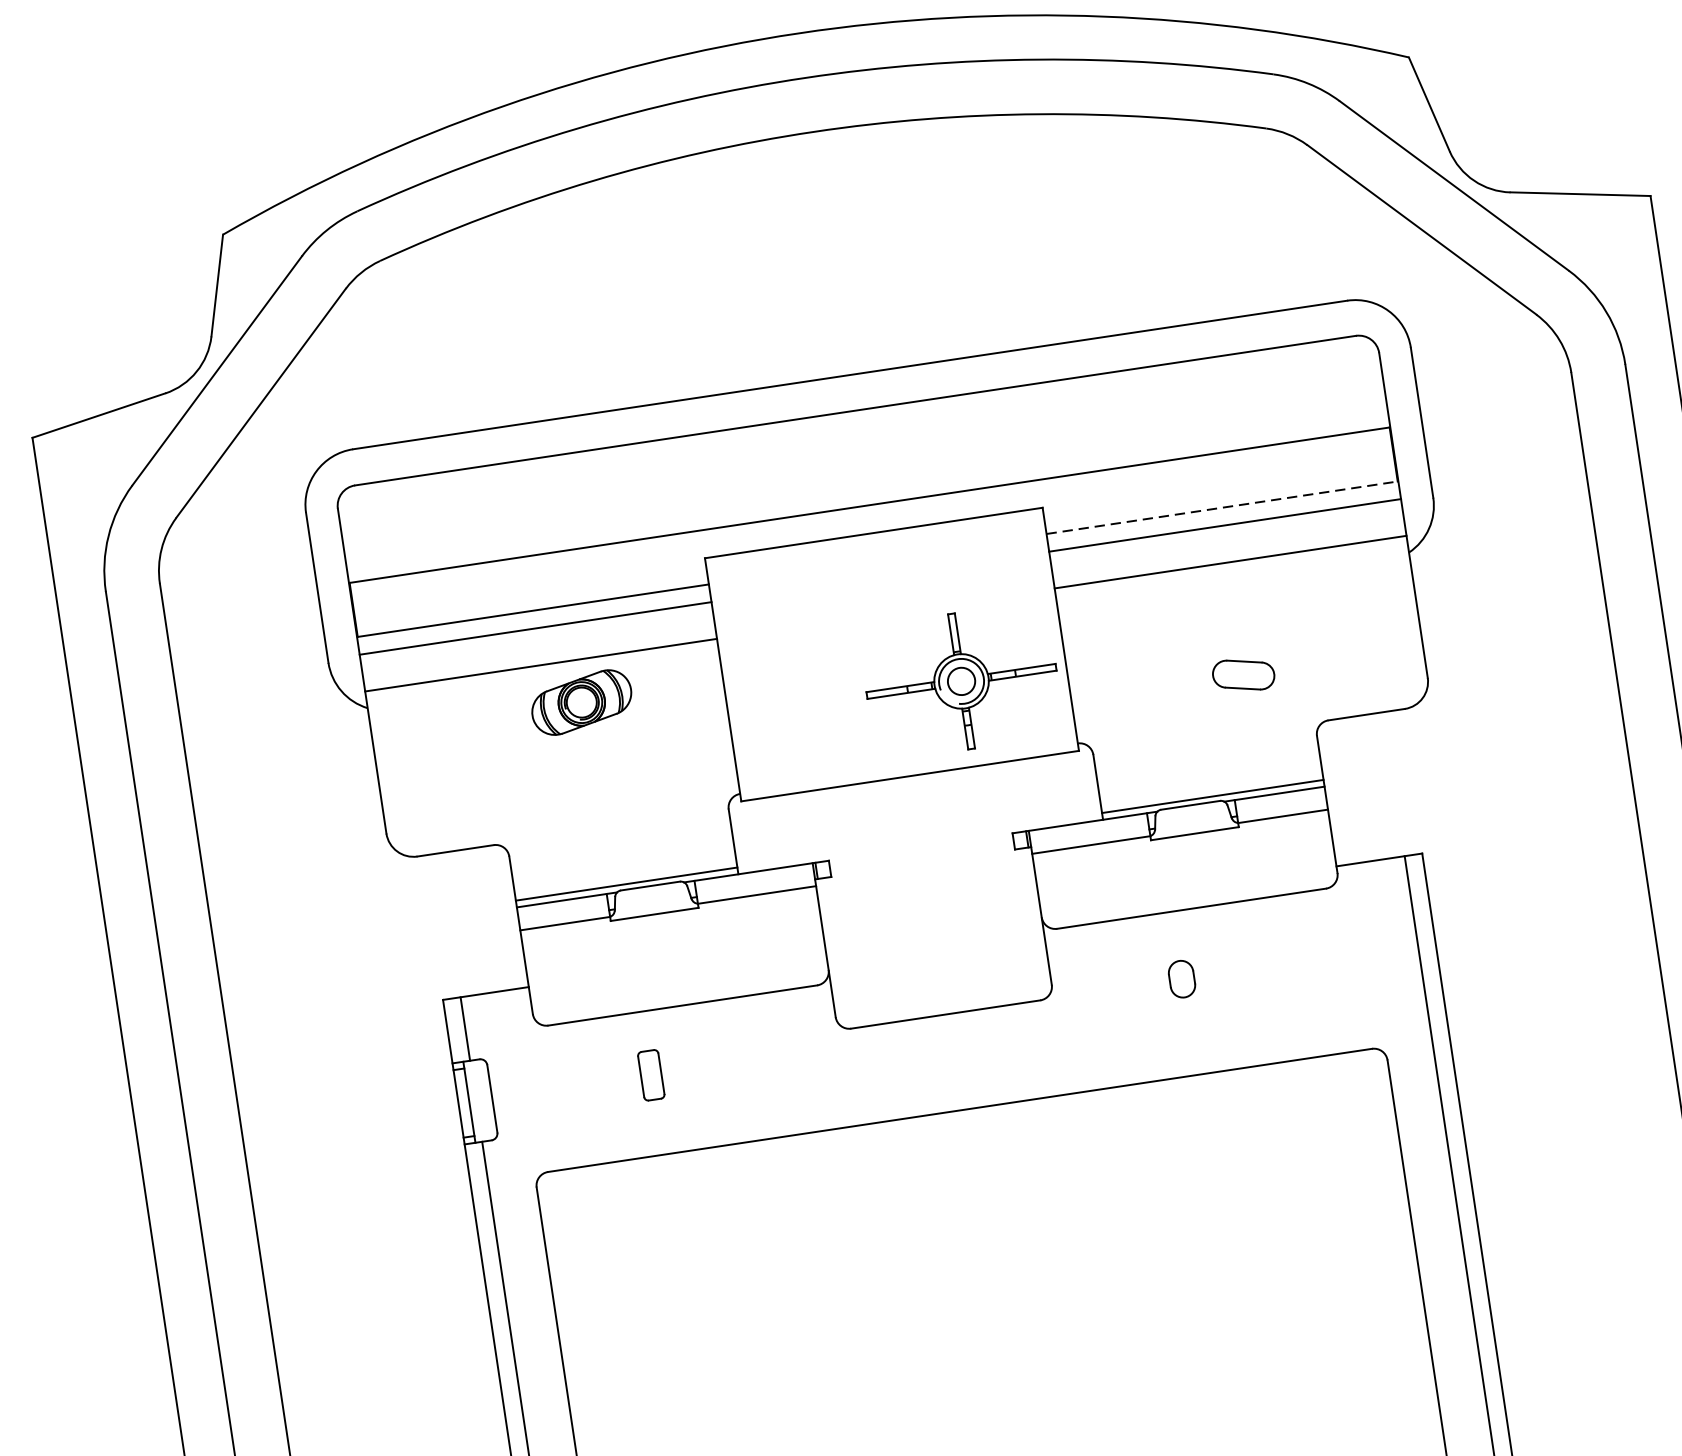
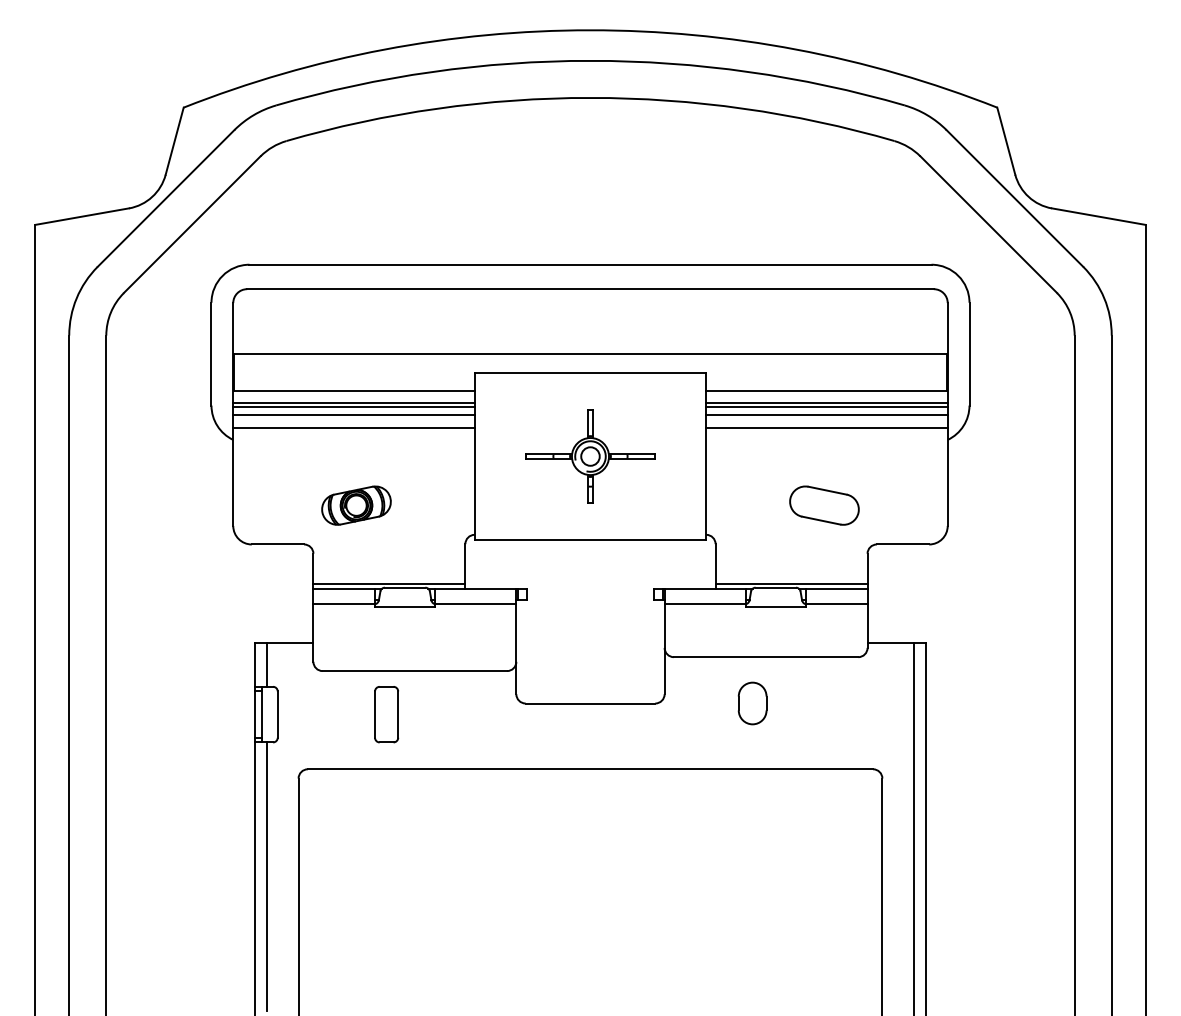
line: (1223, 508) -> (827, 391), dashed -> solid
line: (1225, 531) -> (826, 407), added
line: (1226, 541) -> (826, 414), added
line: (535, 634) -> (353, 407), added
line: (537, 644) -> (353, 414), added
part: (1243, 674) -> (824, 505), size x1.67
part: (961, 681) -> (590, 456), moved
part: (581, 702) -> (356, 505), moved
part: (1181, 979) -> (752, 703), size x1.67
part: (650, 1074) -> (386, 714), size x1.67

